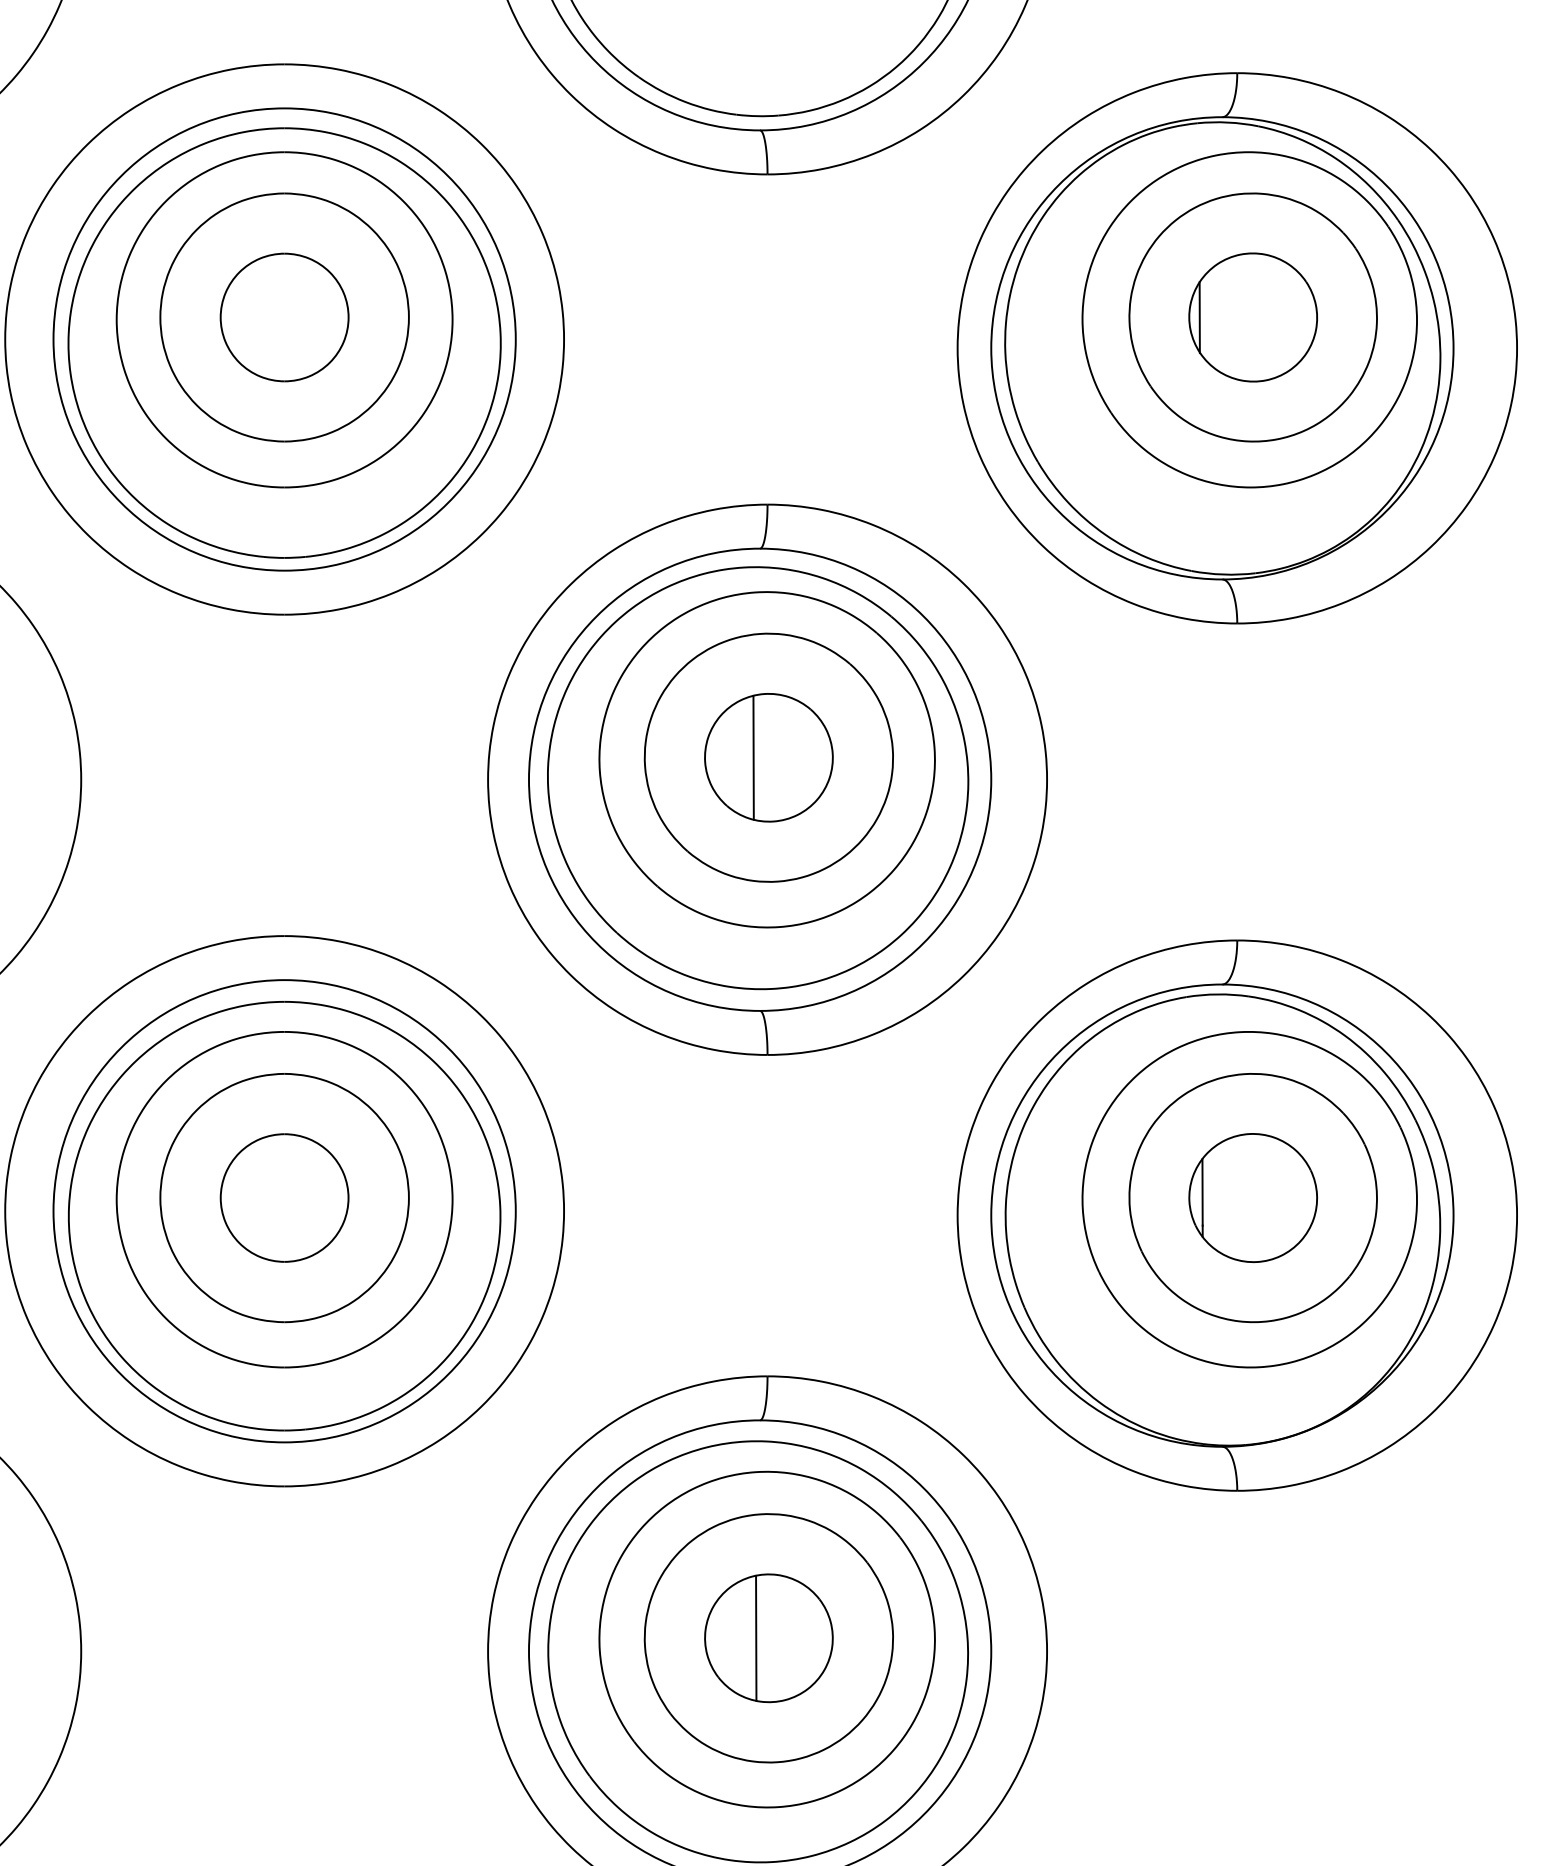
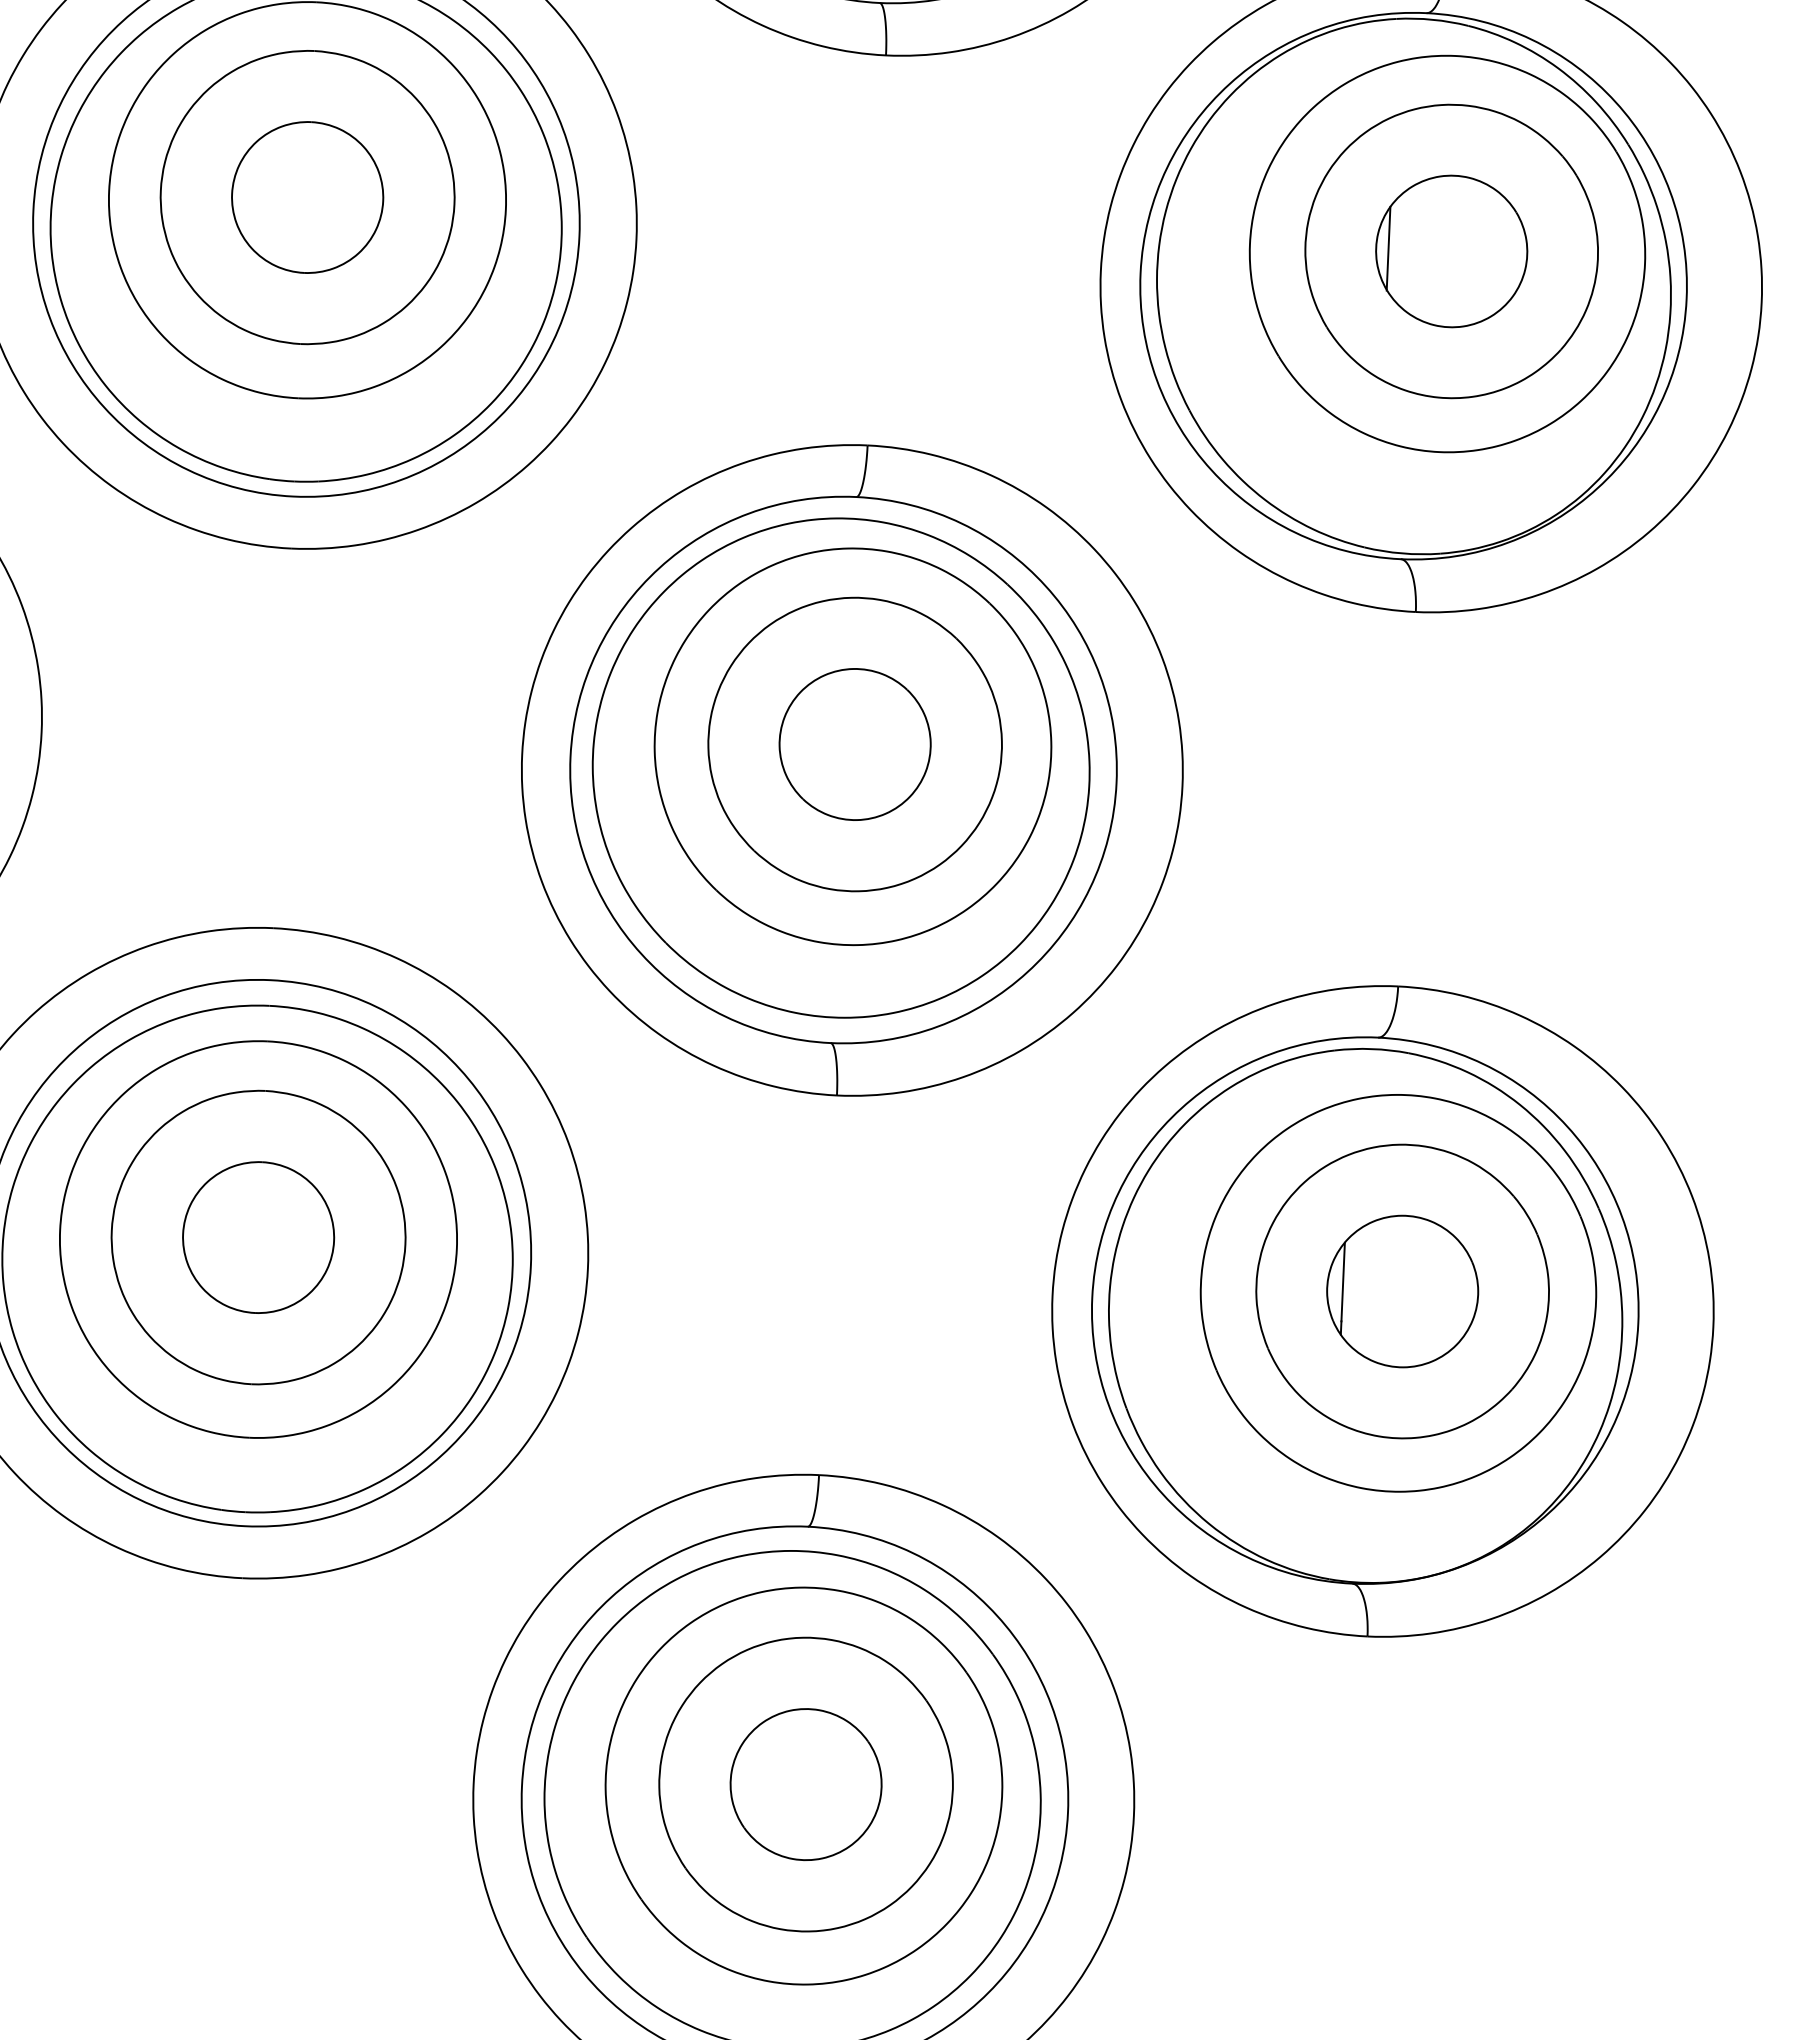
line: (753, 757) -> (836, 743), removed
line: (756, 1637) -> (791, 1782), removed

